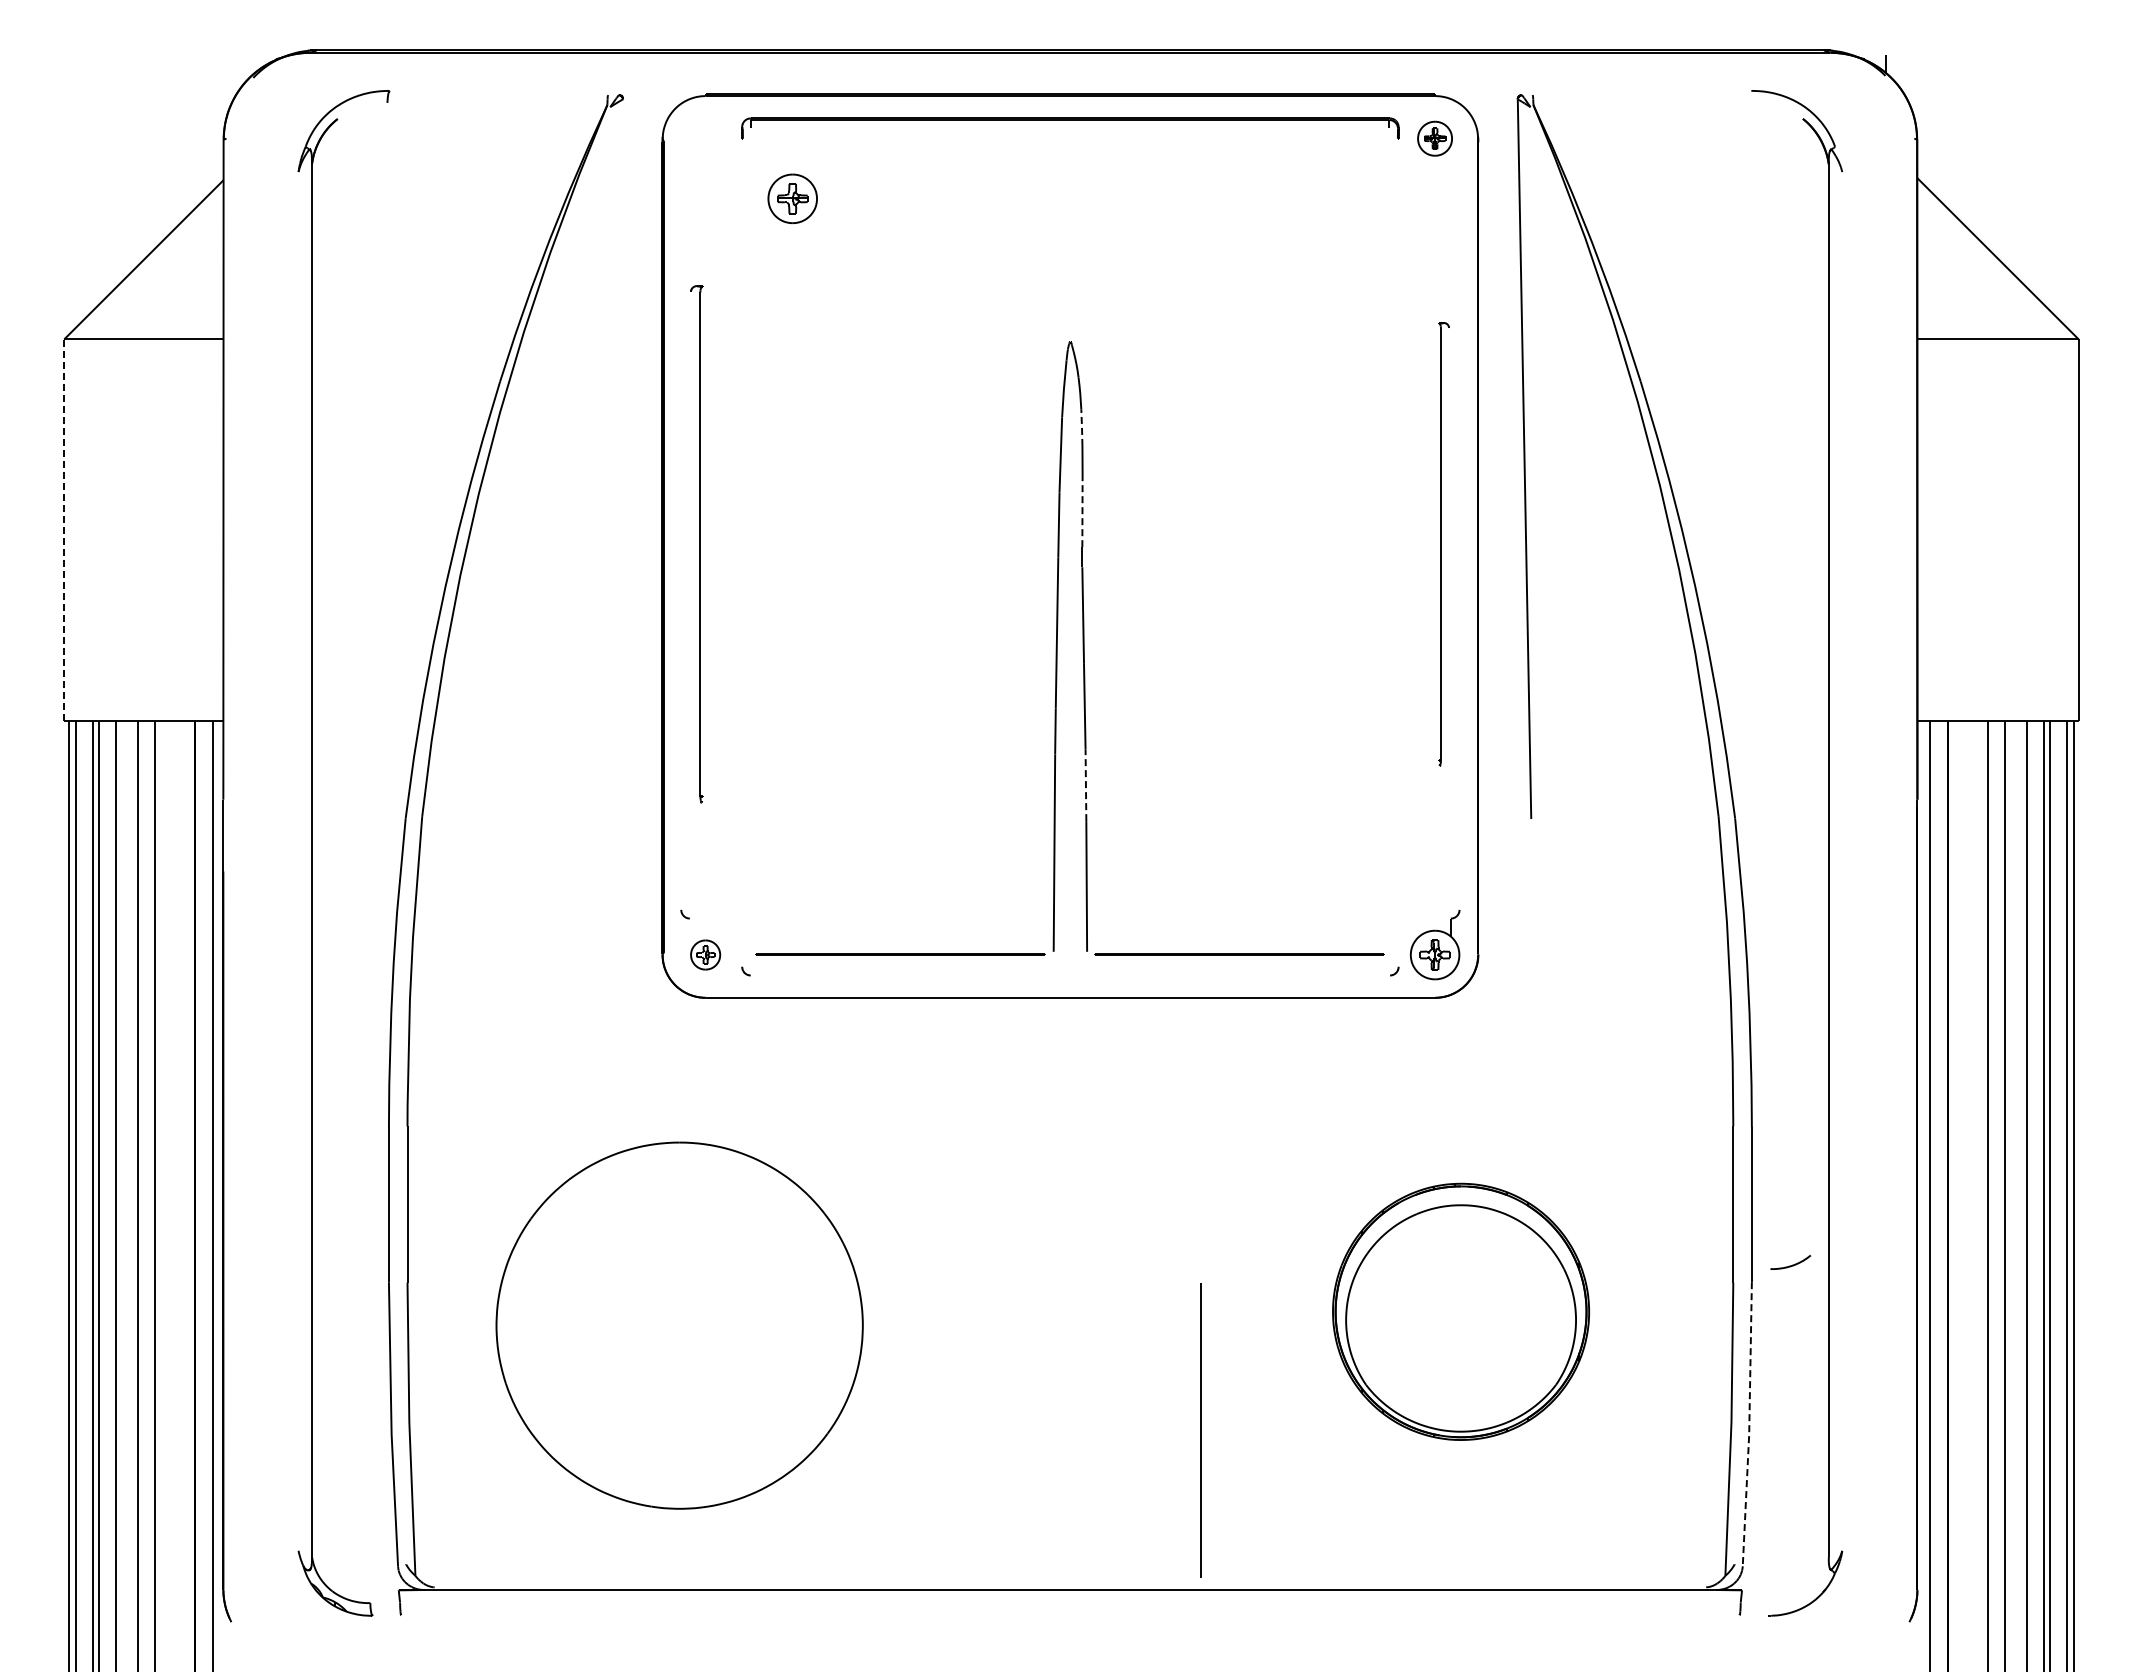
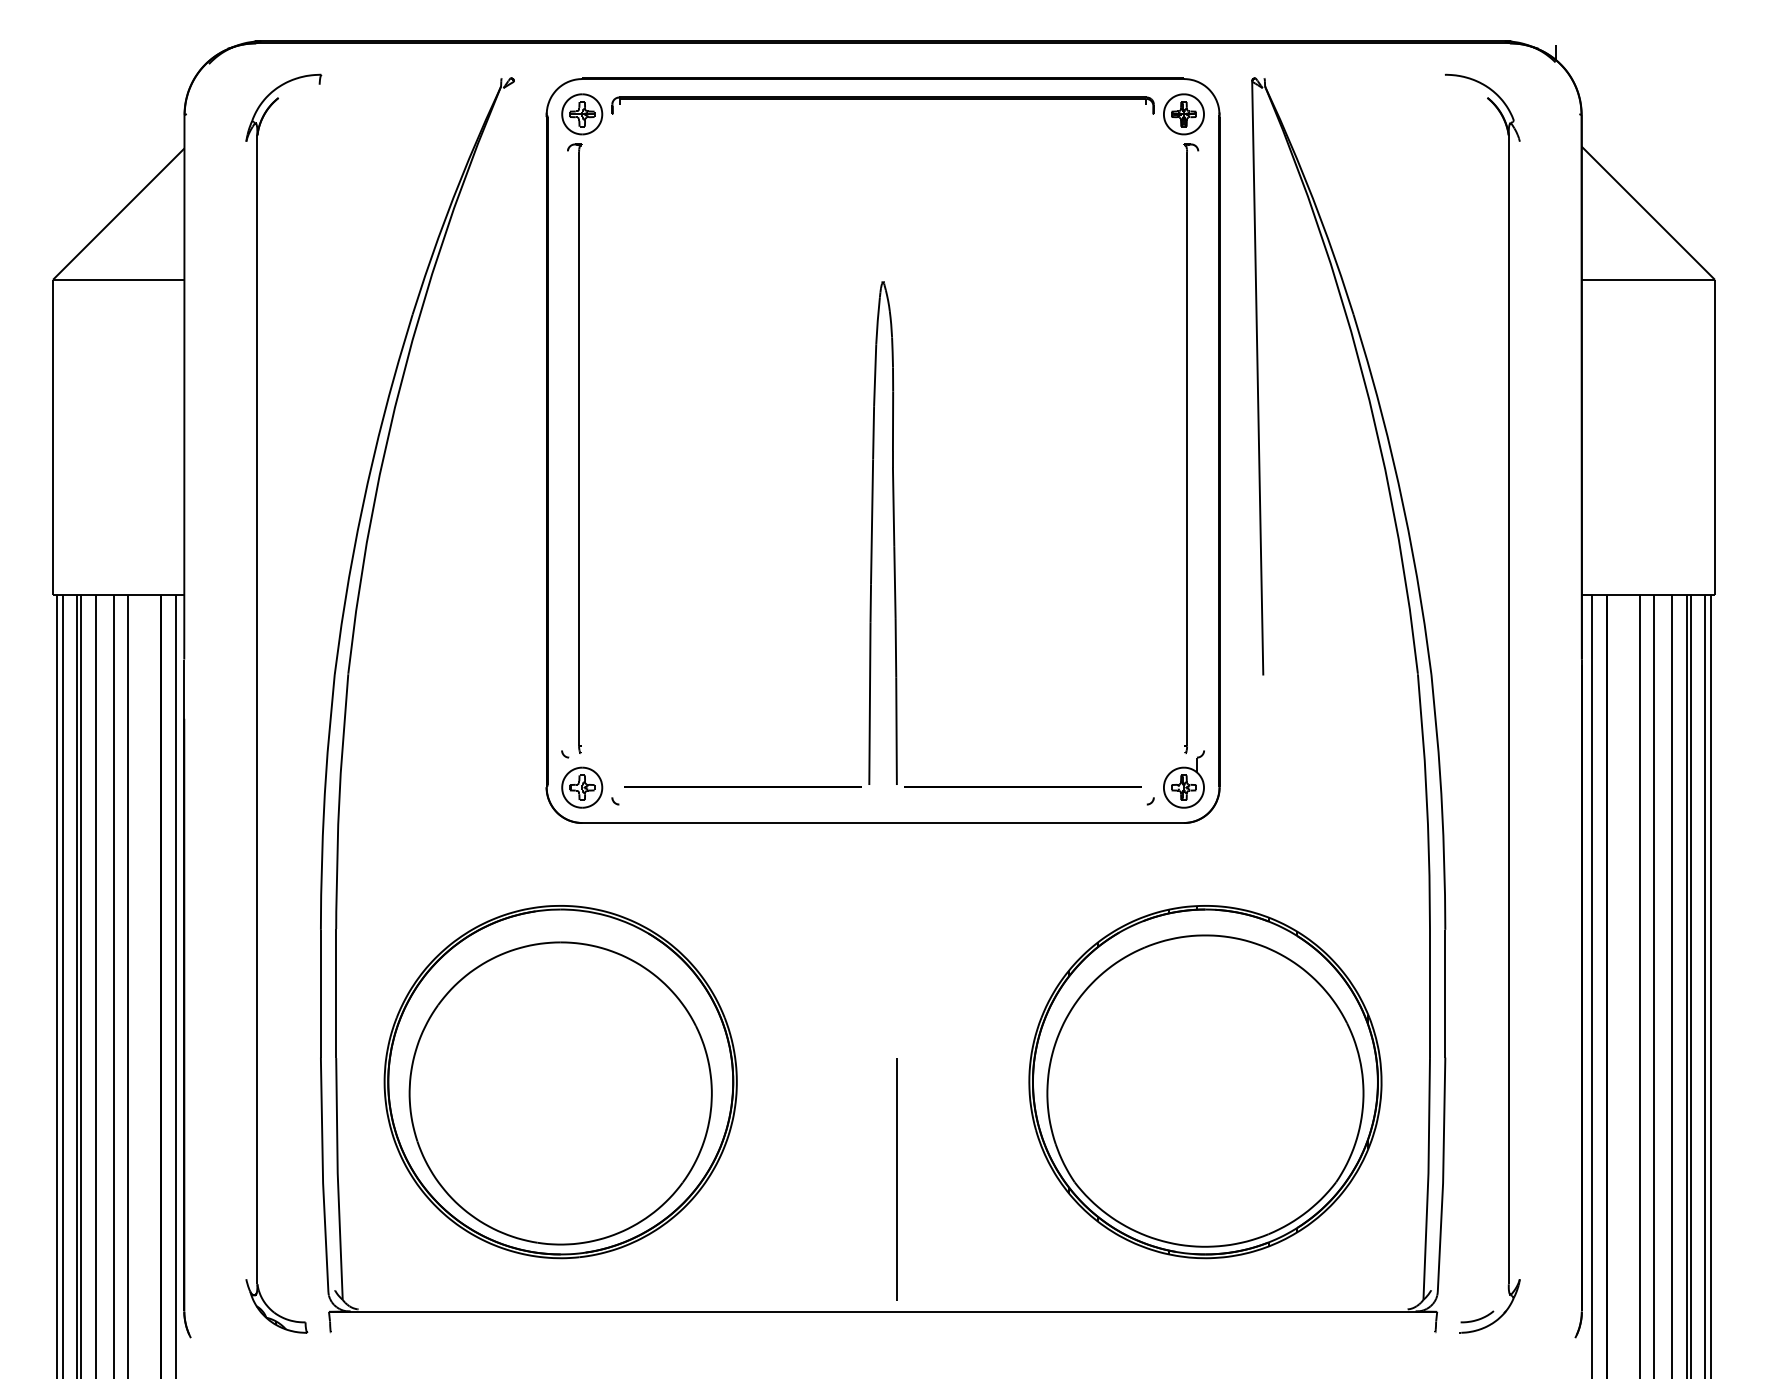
part: (1434, 138) -> (1183, 114), size x1.43
part: (792, 198) -> (582, 114), moved
line: (1082, 427) -> (893, 352), dashed -> solid
line: (1082, 510) -> (893, 420), dashed -> solid
line: (64, 529) -> (53, 436), dashed -> solid
part: (696, 544) -> (574, 449), size x1.43
part: (1443, 544) -> (1190, 449), size x1.67
line: (1085, 785) -> (895, 647), dashed -> solid
part: (705, 954) -> (582, 787), size x1.67
curve: (1792, 1264) -> (1478, 1318), moved
part: (679, 1311) -> (560, 1081), added
part: (1460, 1311) -> (1204, 1081), size x1.67
line: (1749, 1424) -> (1443, 1175), dashed -> solid
line: (1200, 1430) -> (897, 1179), moved

